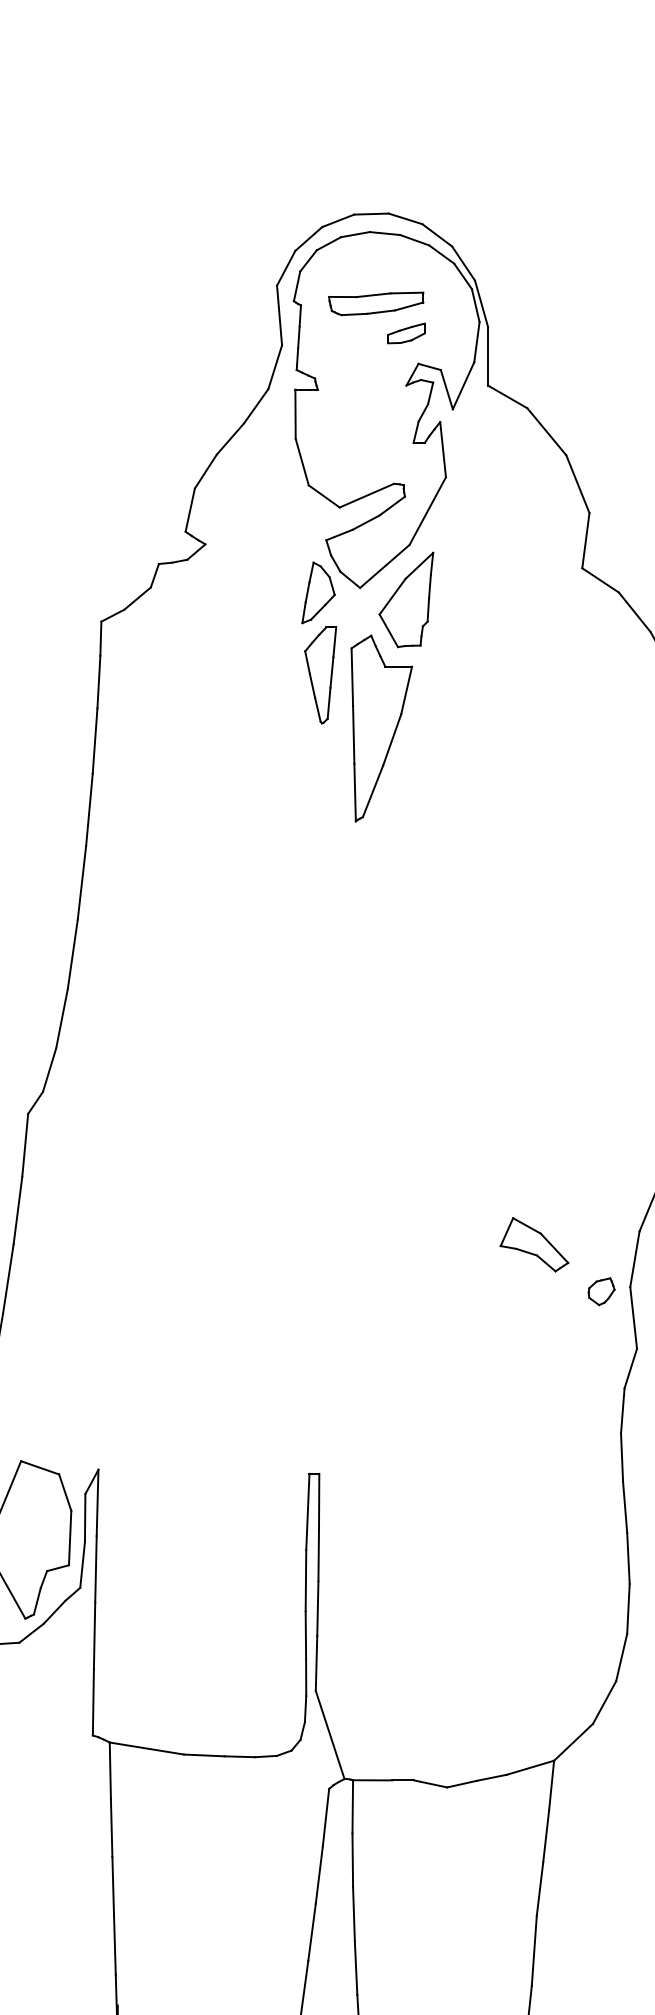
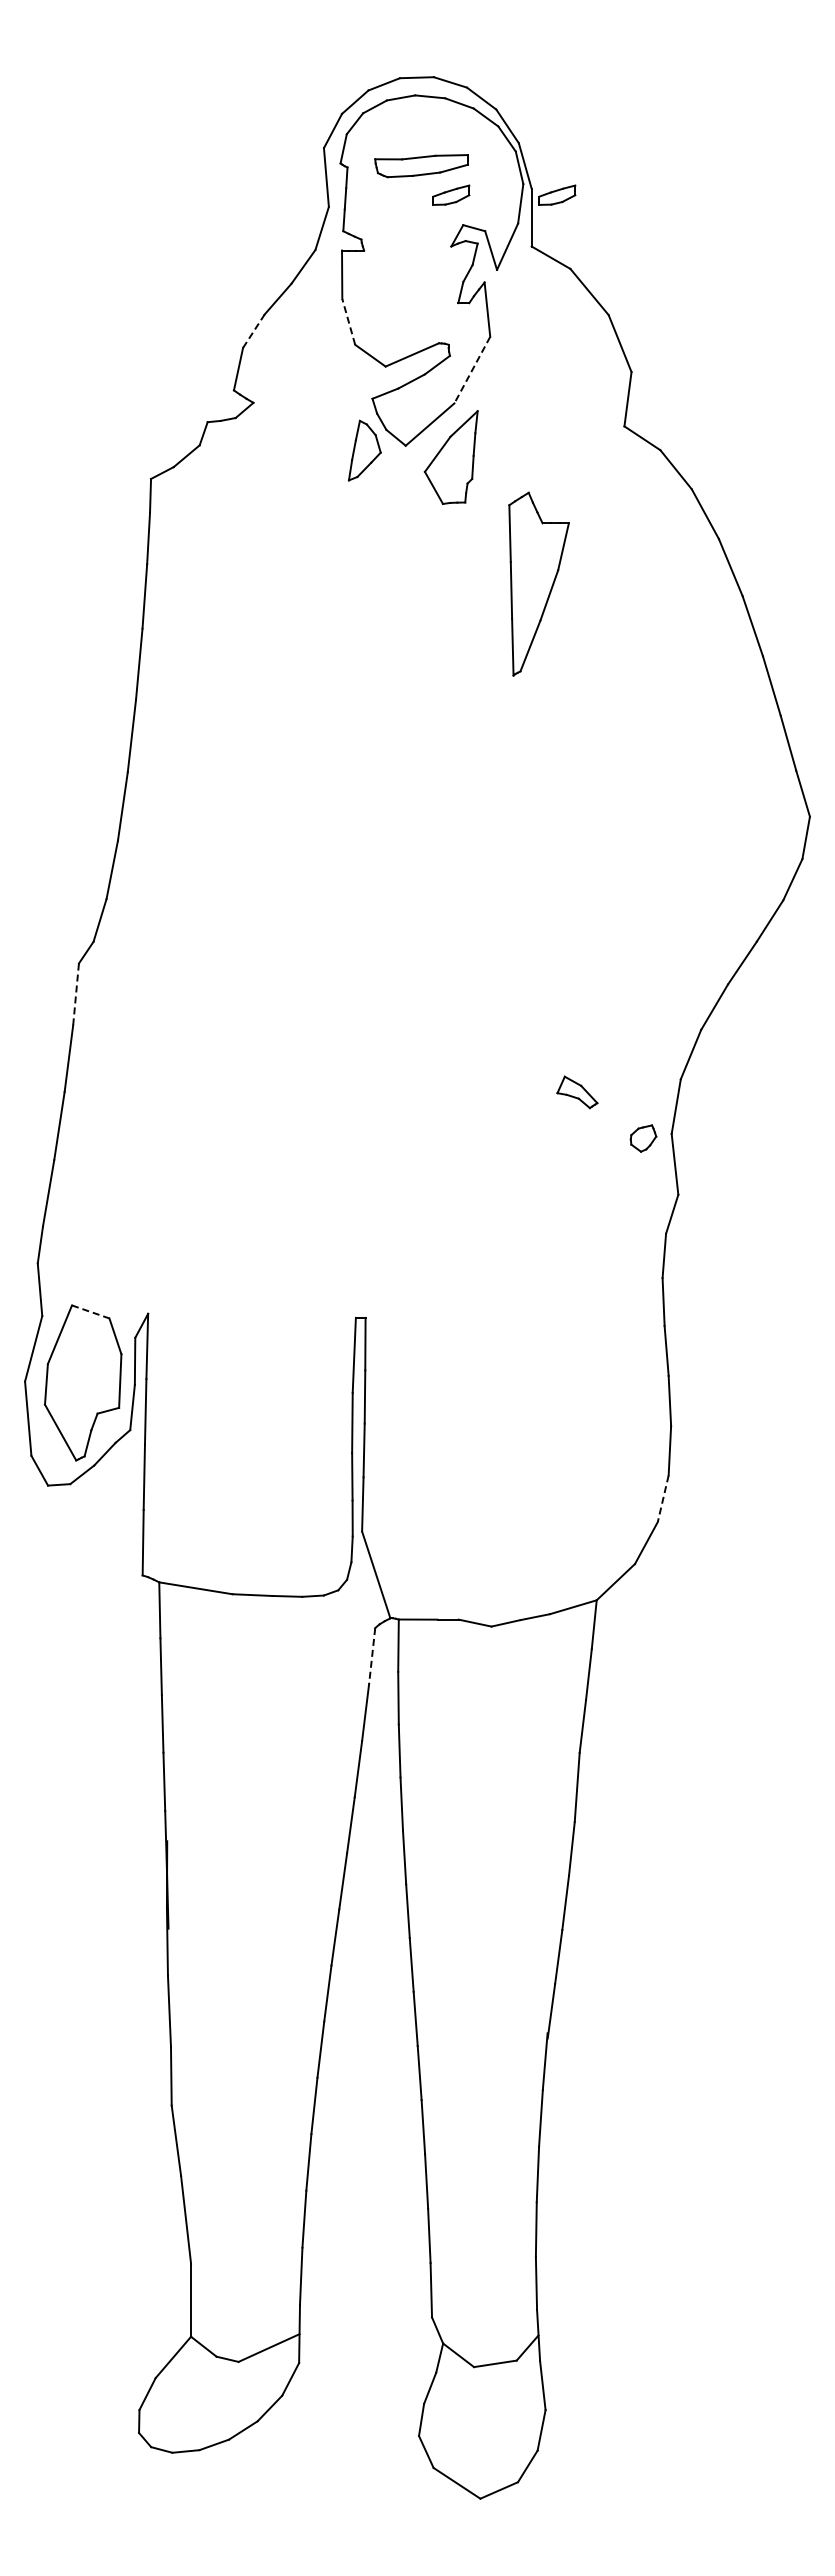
part: (514, 332) -> (557, 194), added
line: (301, 461) -> (348, 321), solid -> dashed
line: (205, 471) -> (253, 331), solid -> dashed
line: (427, 511) -> (472, 370), solid -> dashed
part: (320, 675) -> (366, 531), removed
part: (381, 727) -> (538, 583), moved
line: (25, 1144) -> (76, 993), solid -> dashed
part: (534, 1244) -> (577, 1092), size x0.6
line: (39, 1467) -> (90, 1311), solid -> dashed
line: (621, 1657) -> (663, 1498), solid -> dashed
line: (326, 1817) -> (372, 1656), solid -> dashed

